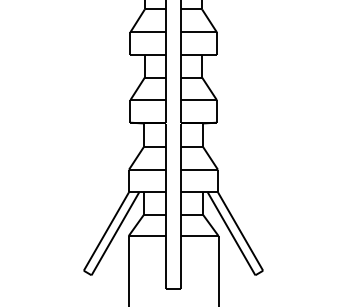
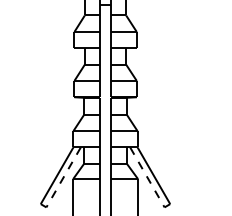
line: (115, 233) -> (63, 177), solid -> dashed
line: (231, 233) -> (147, 177), solid -> dashed

